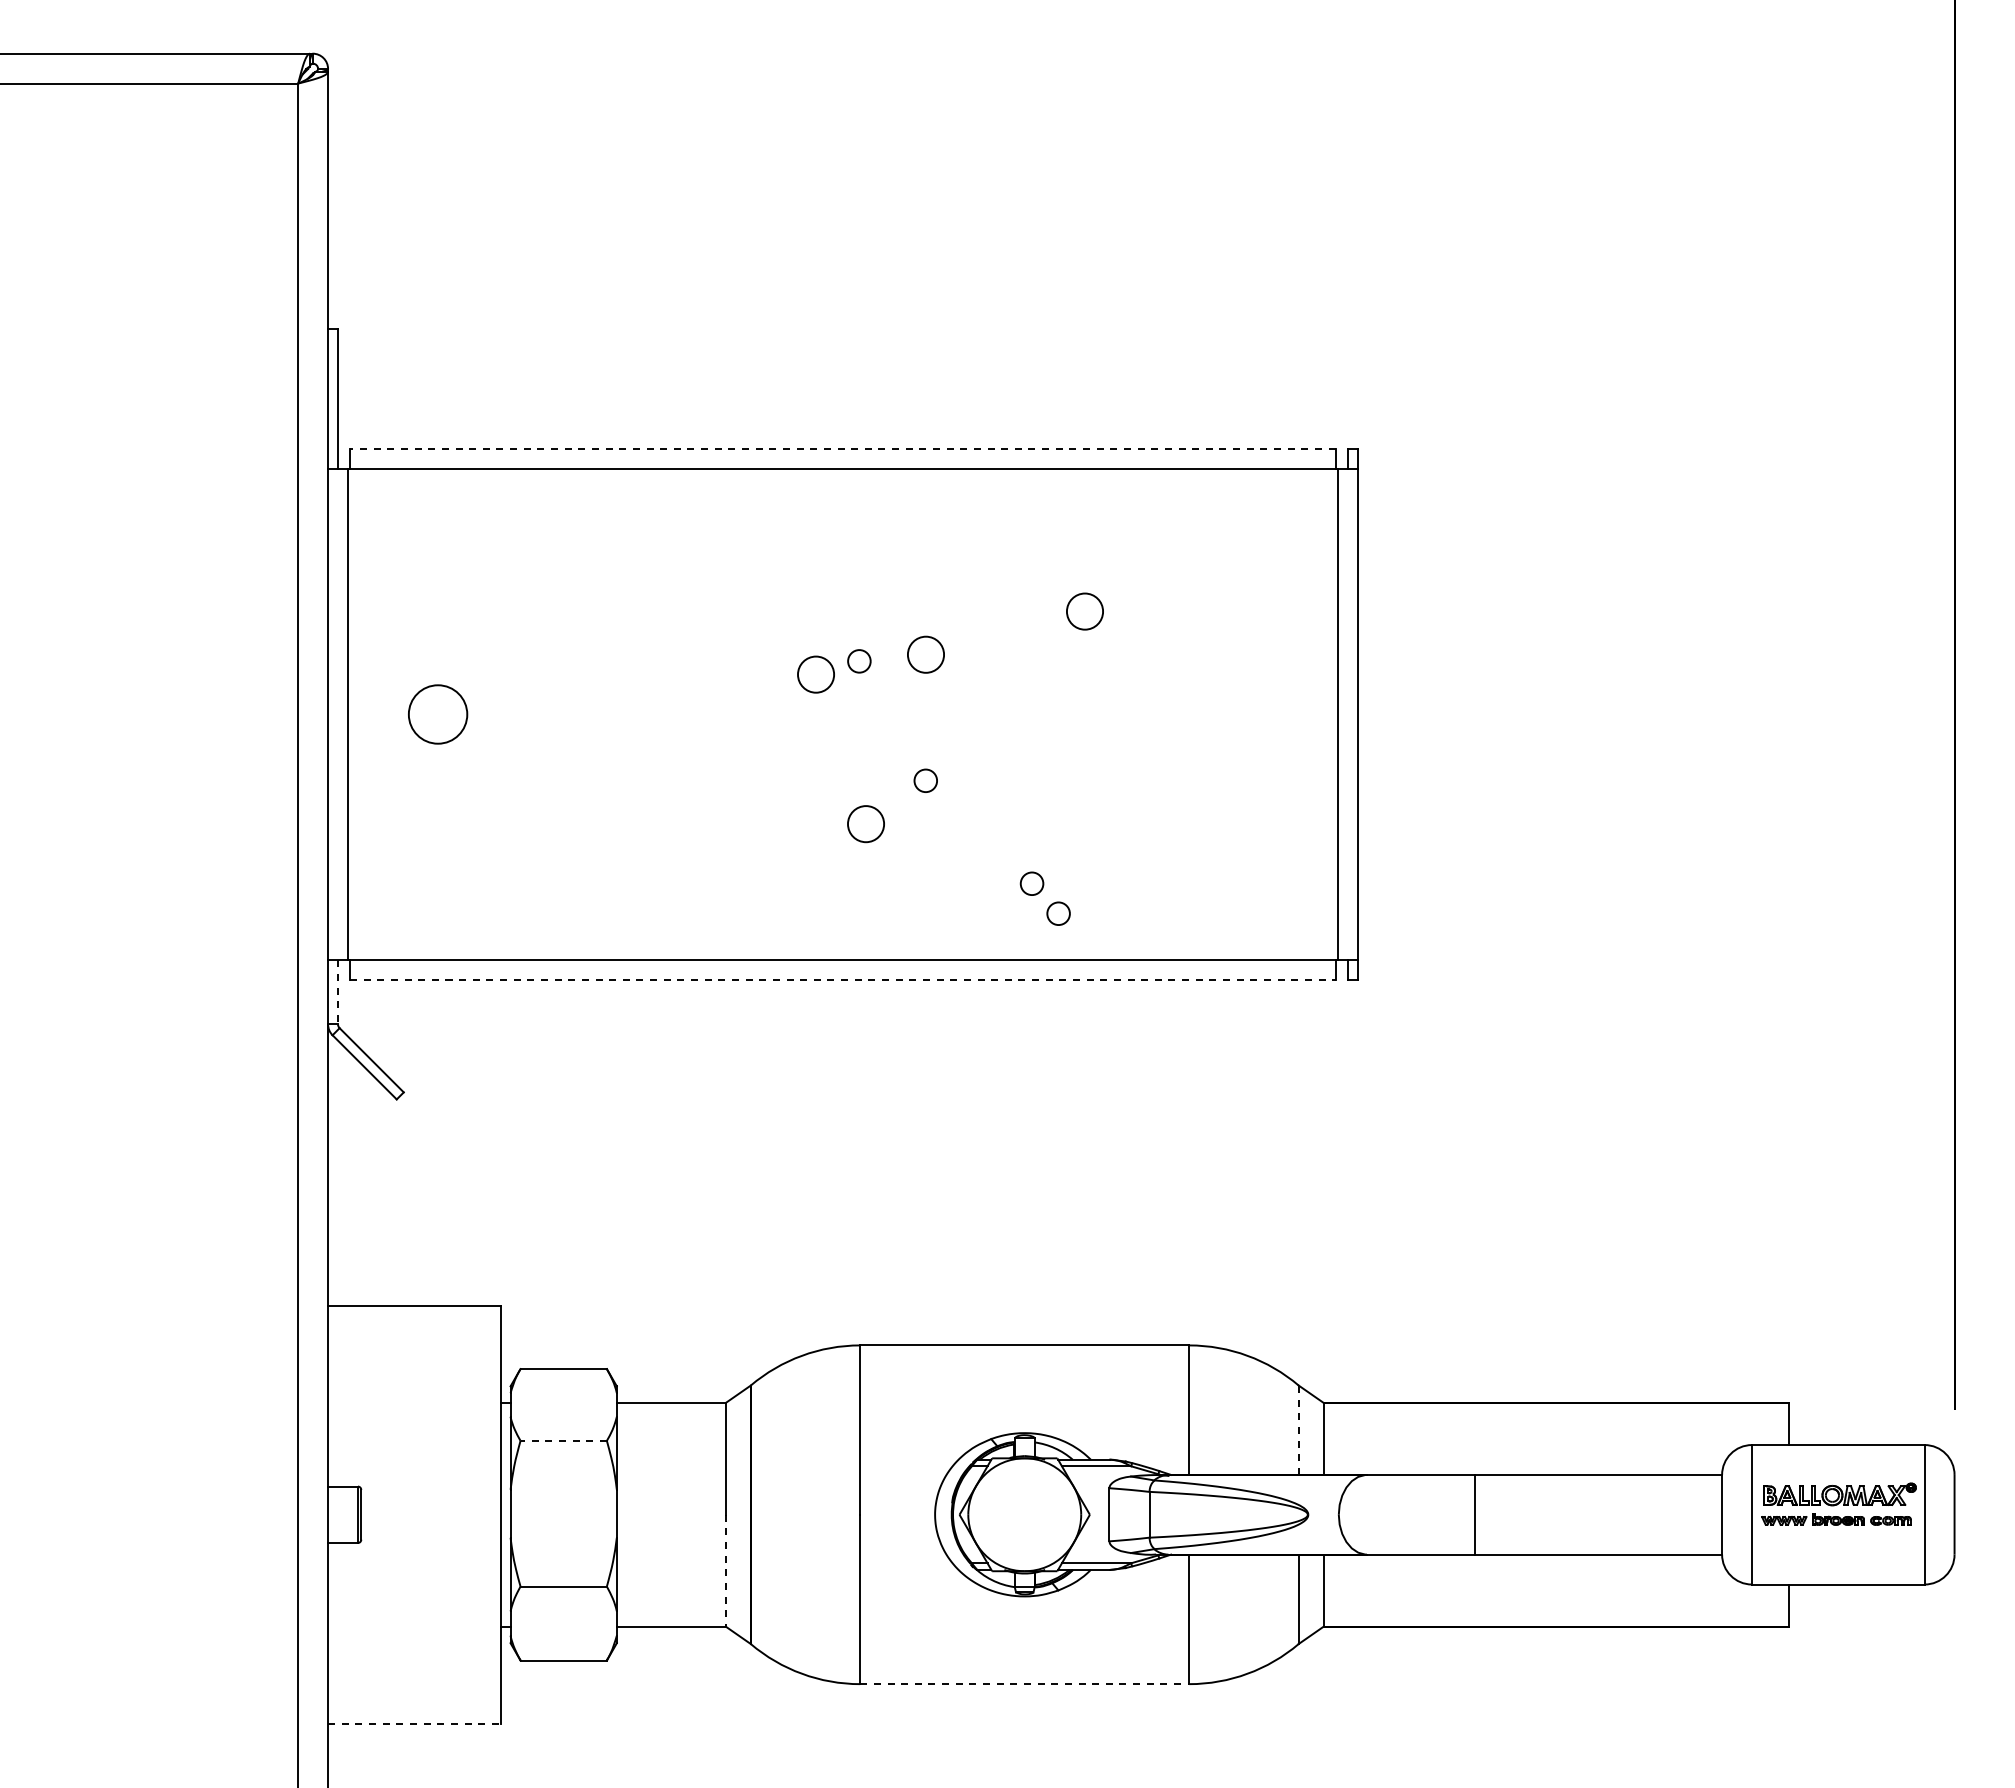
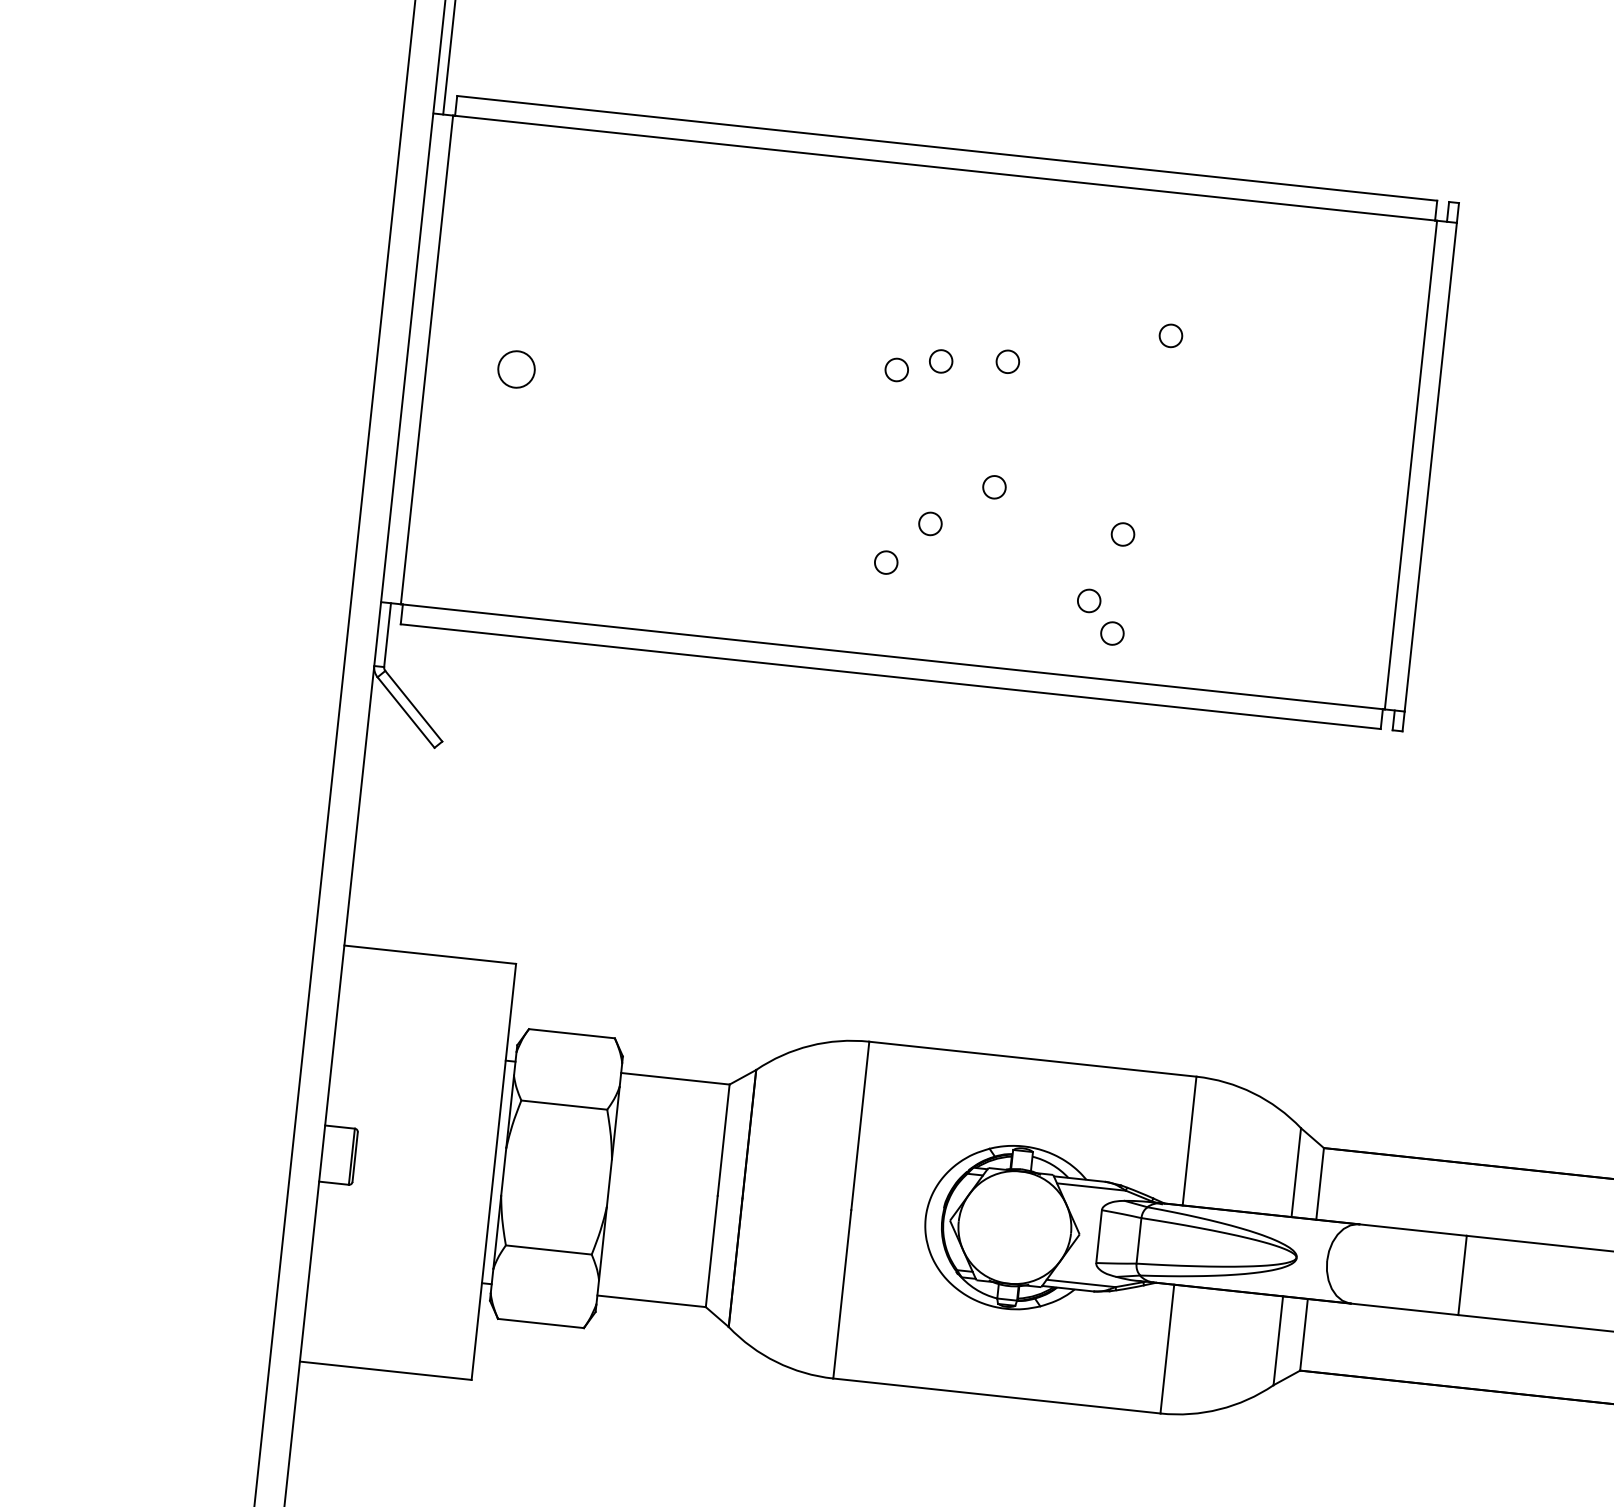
line: (842, 448) -> (946, 147), dashed -> solid
circle: (1085, 611) -> (1171, 335), size x0.62
circle: (925, 654) -> (1007, 361), size x0.62
circle: (816, 674) -> (897, 369), size x0.62
circle: (437, 714) -> (515, 369), size x0.62
circle: (1058, 814) -> (1122, 534), added
circle: (865, 823) -> (929, 523), size x0.62
circle: (826, 867) -> (886, 562), added
line: (842, 980) -> (890, 676), dashed -> solid
line: (338, 992) -> (388, 635), dashed -> solid
line: (1298, 1430) -> (1296, 1172), dashed -> solid
line: (563, 1440) -> (564, 1104), dashed -> solid
line: (725, 1570) -> (711, 1251), dashed -> solid
line: (1024, 1684) -> (996, 1396), dashed -> solid
line: (414, 1723) -> (385, 1370), dashed -> solid

